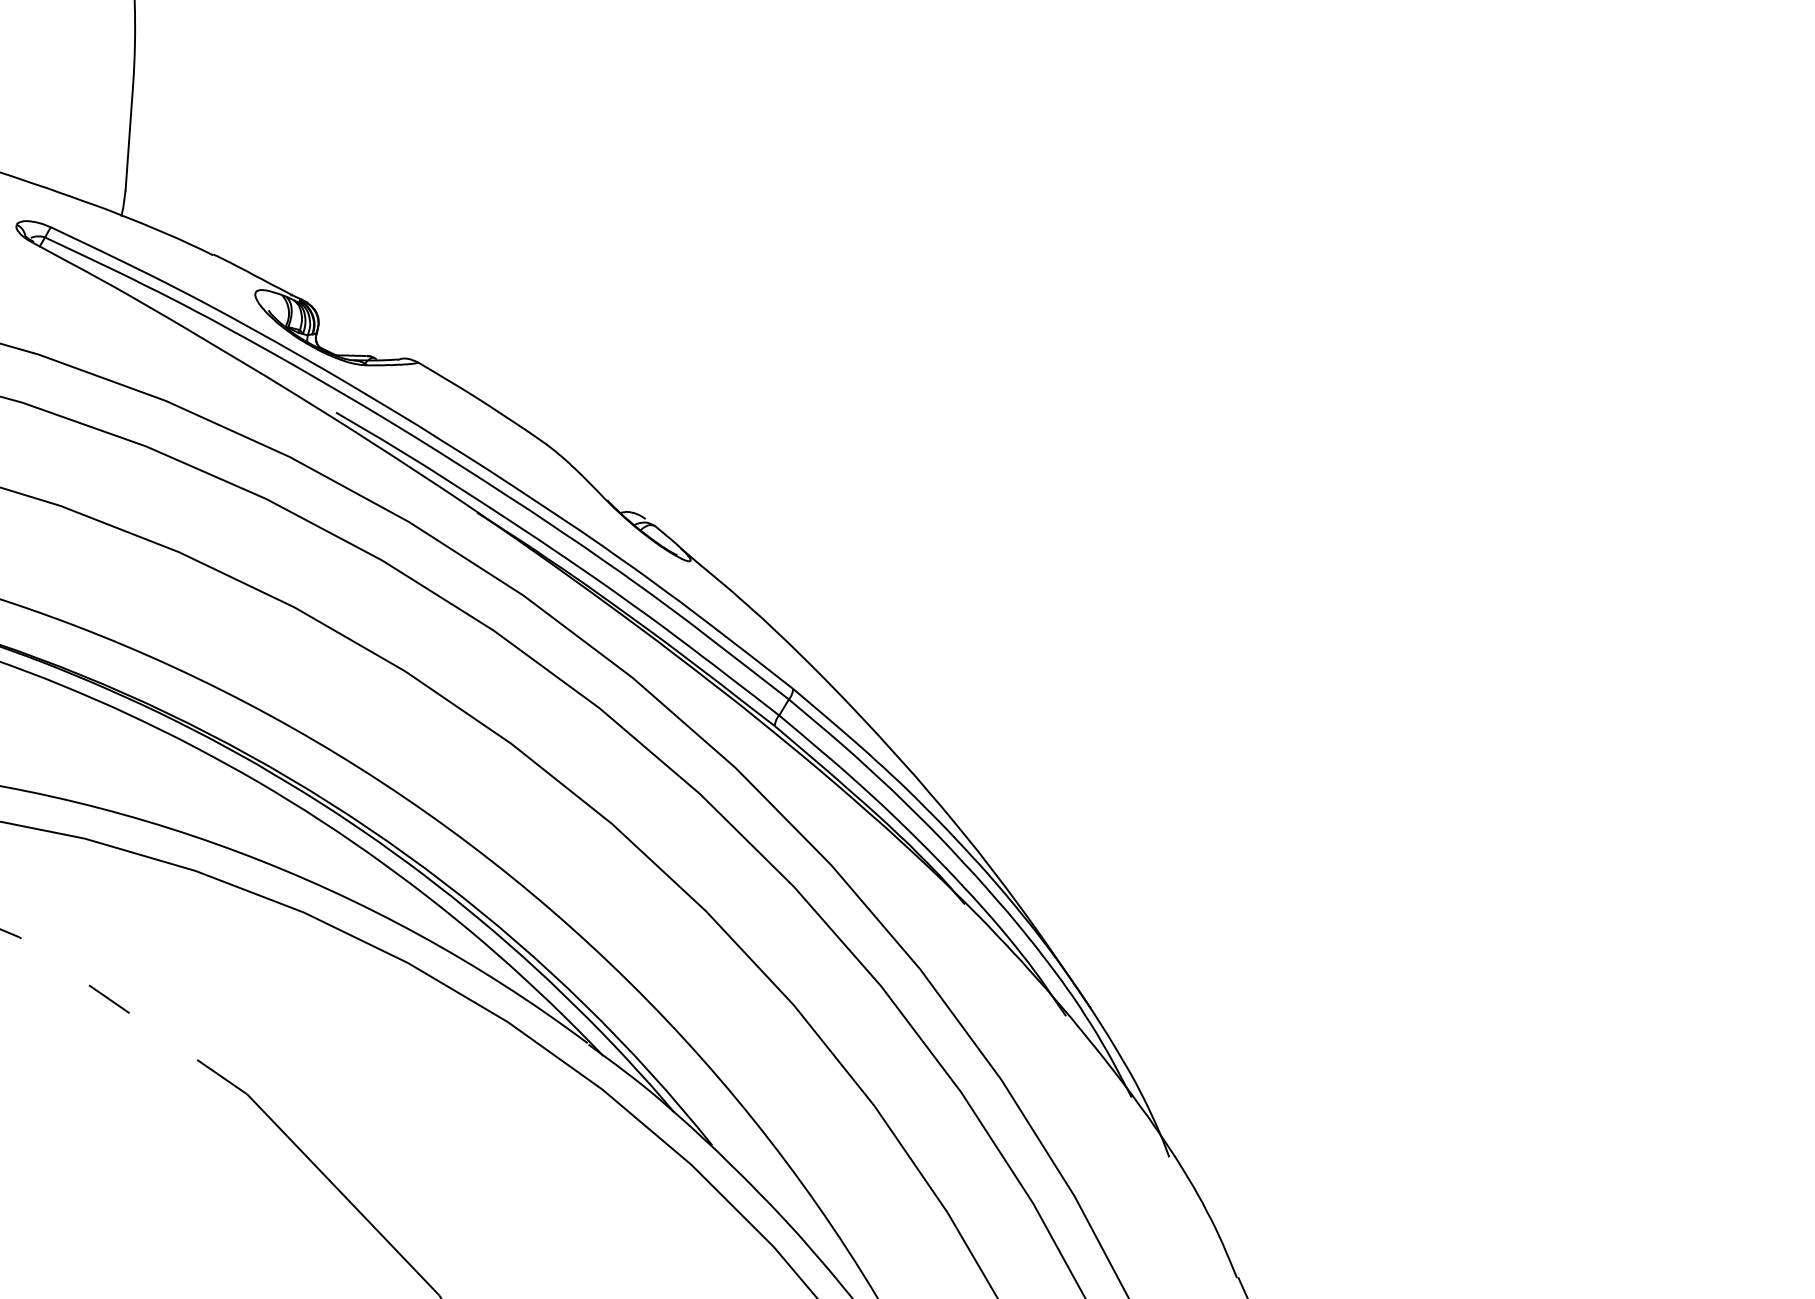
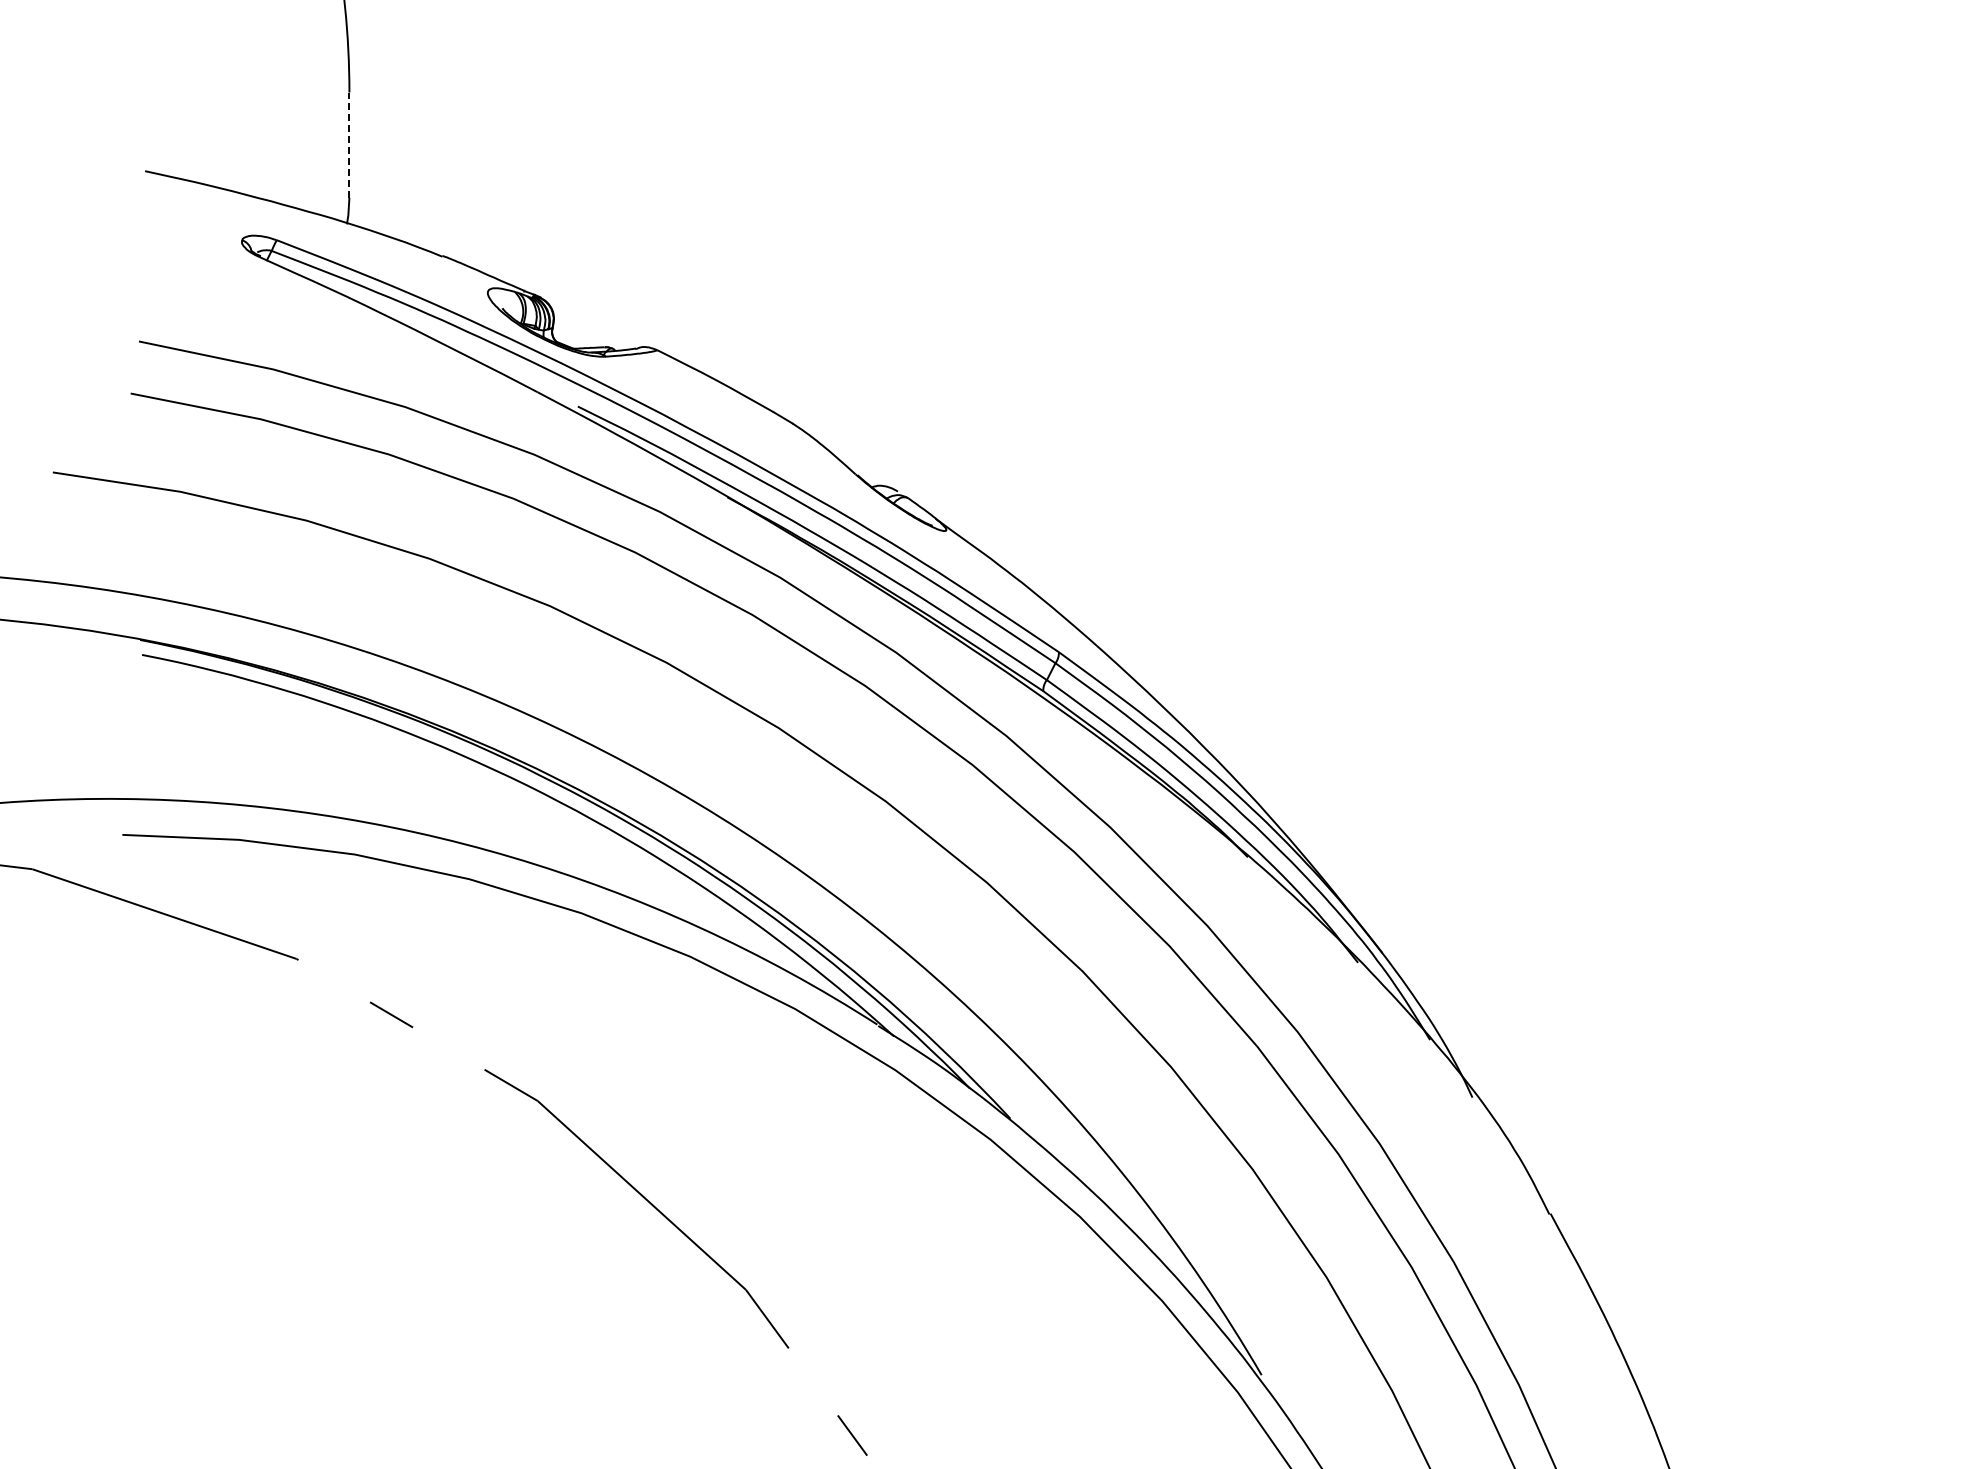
line: (129, 139) -> (349, 145), solid -> dashed

